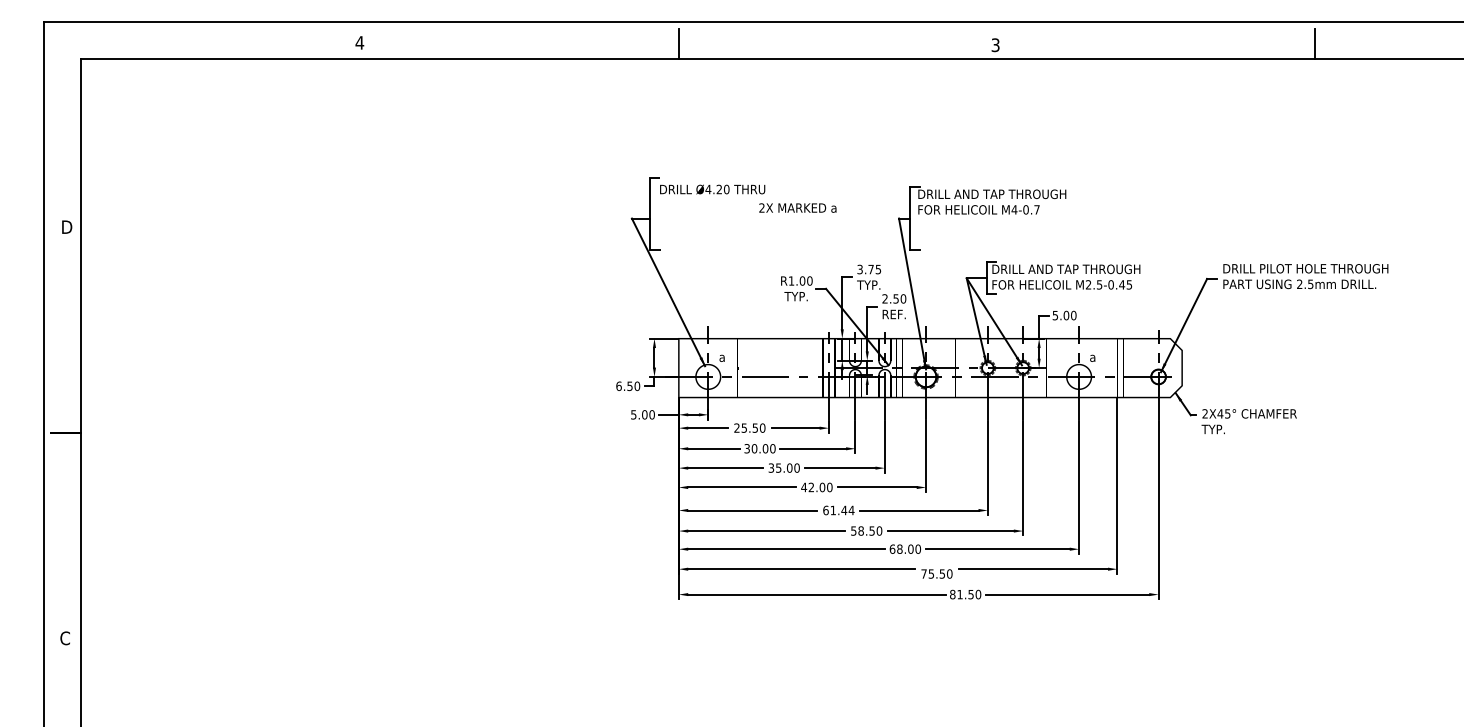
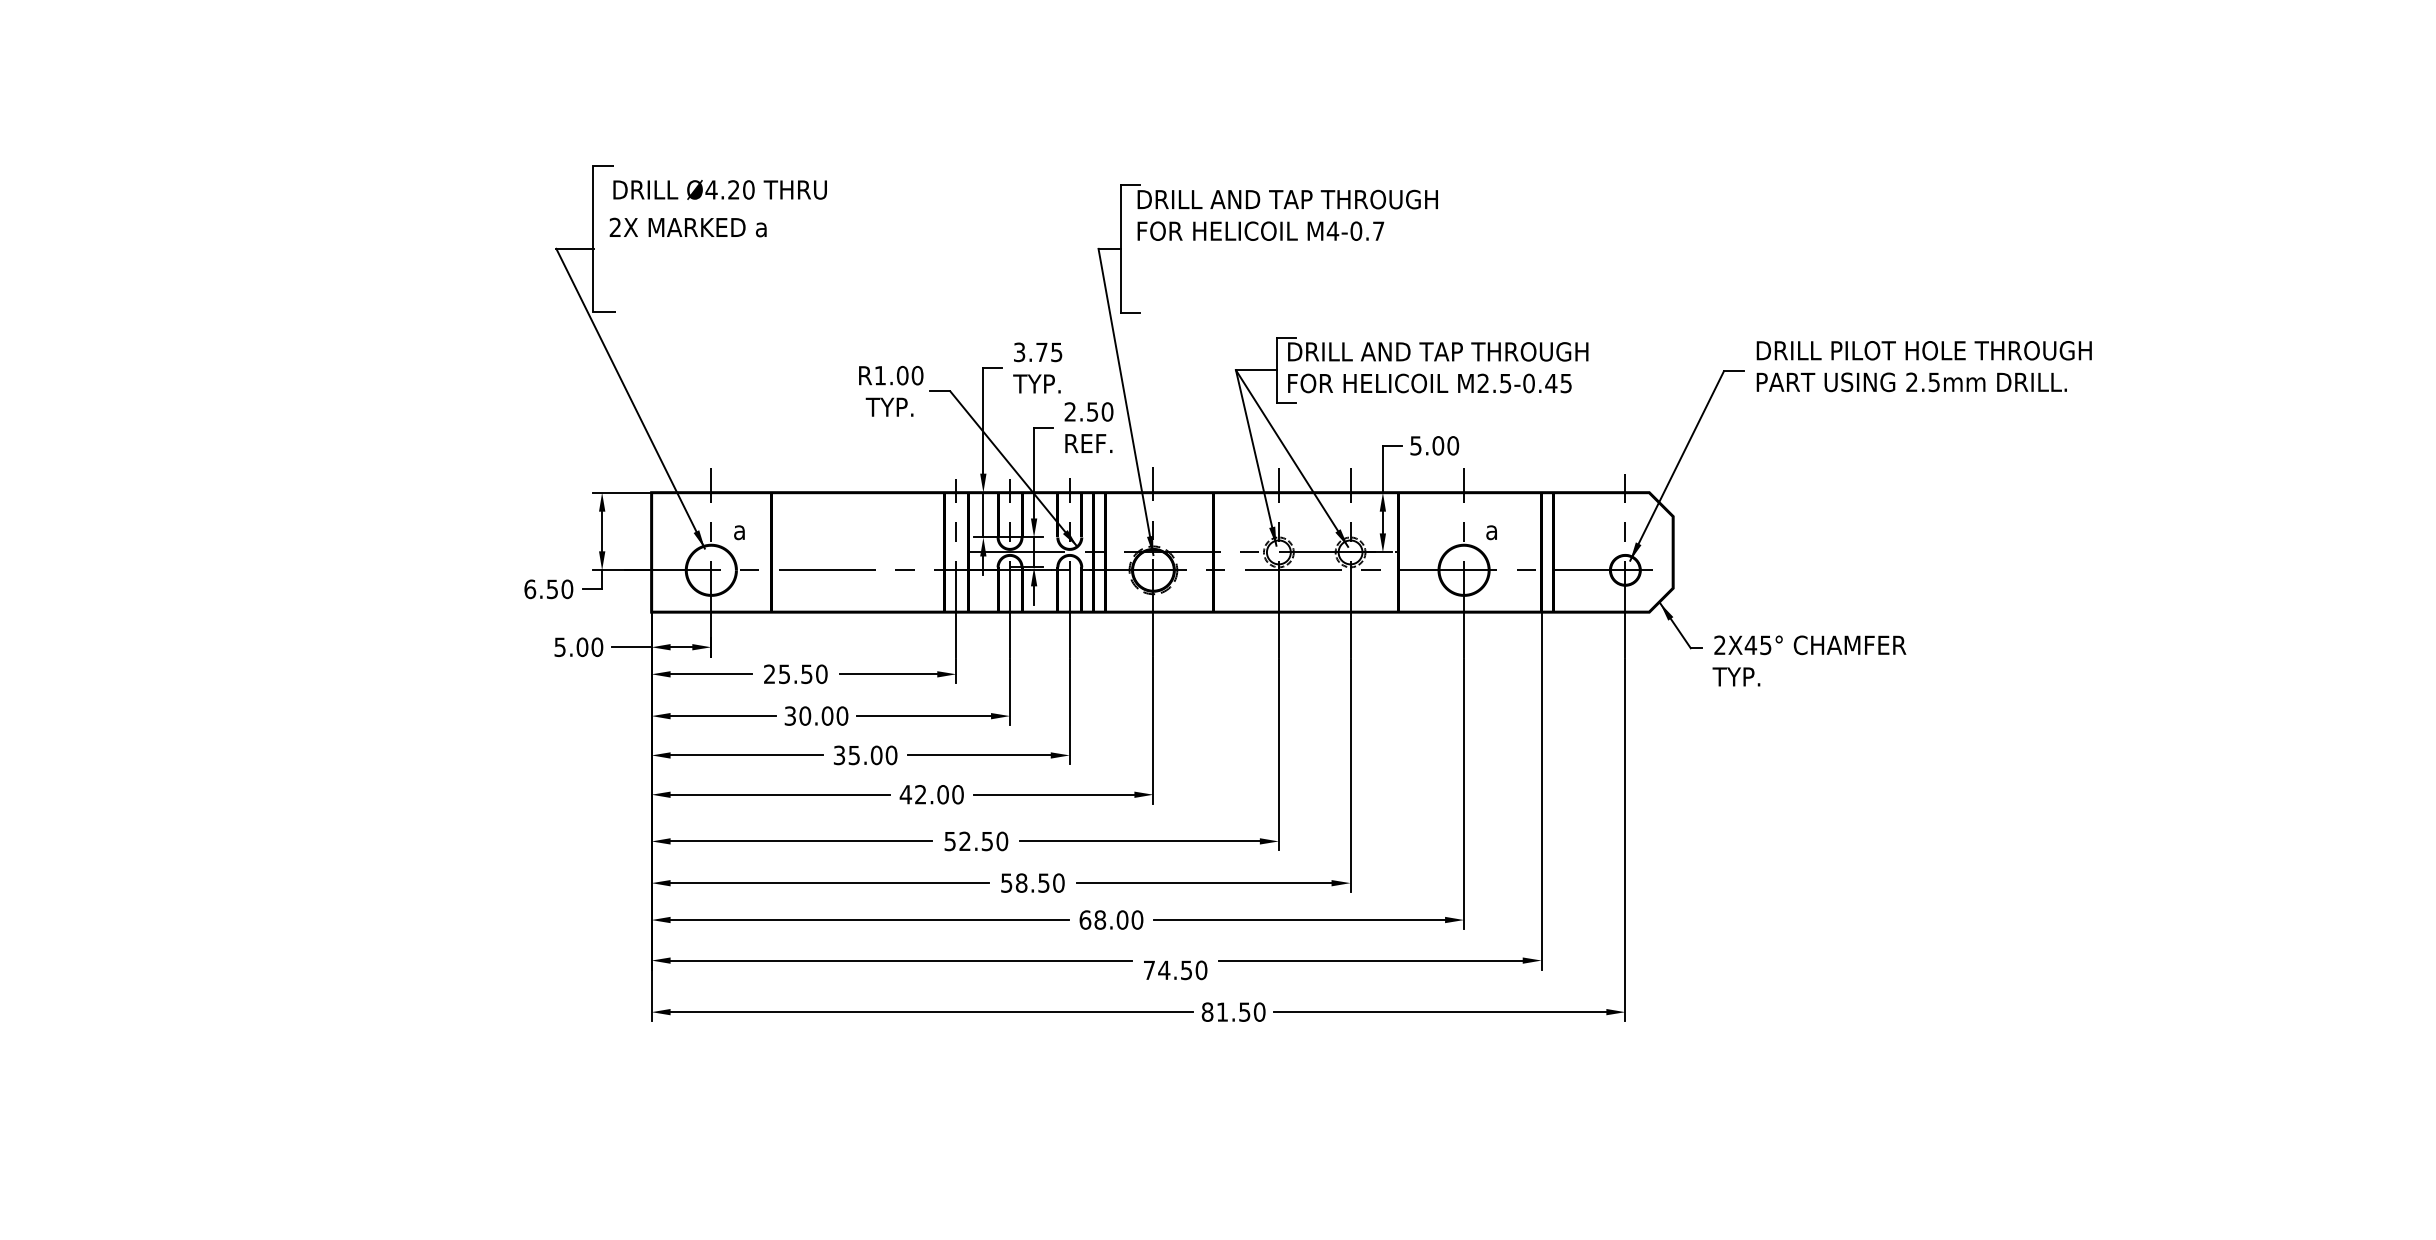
text: (797, 207) -> (687, 226), moved
text: (838, 510) -> (975, 841), 61.44 -> 52.50
text: (931, 573) -> (1164, 969), 75.50 -> 74.50

